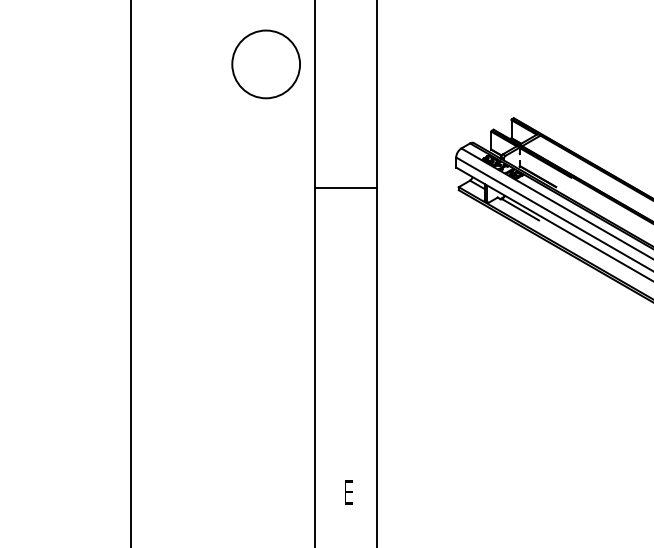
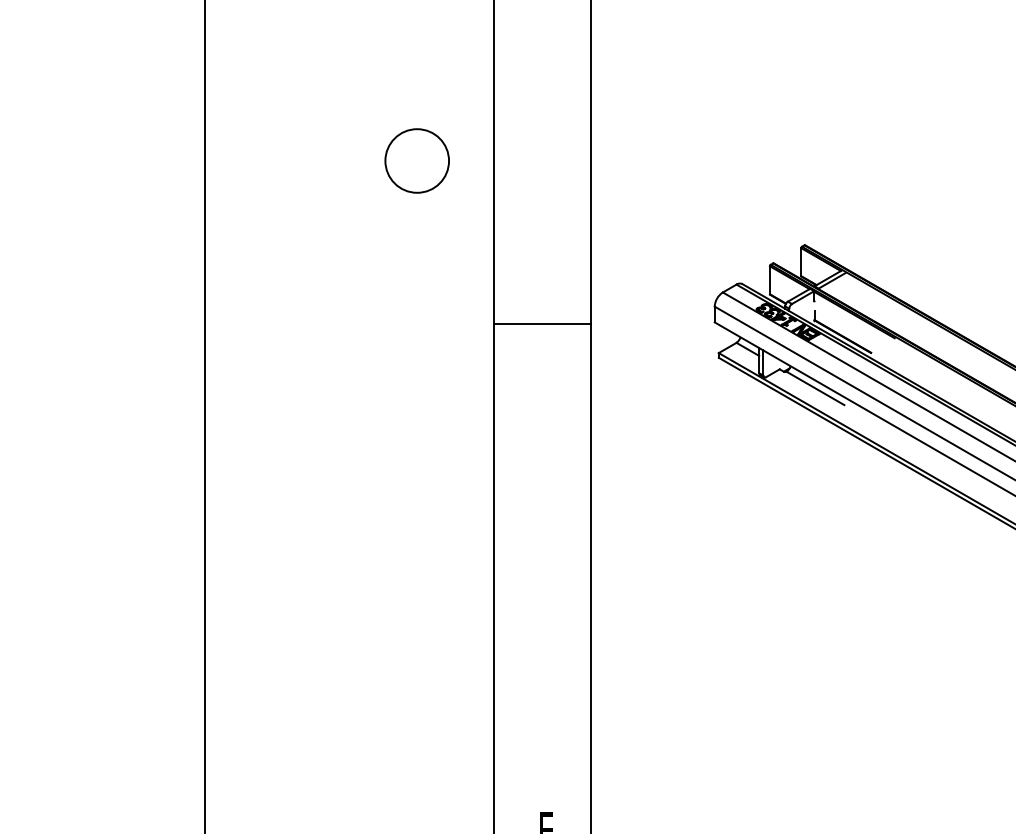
circle: (265, 64) -> (416, 161), size x0.6
line: (346, 187) -> (543, 323), moved

